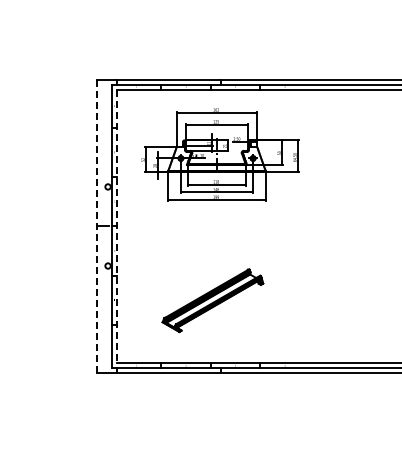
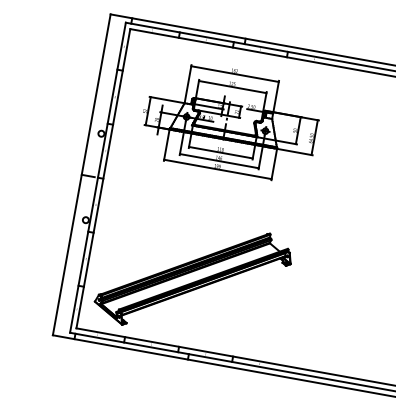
line: (97, 226) -> (82, 174), dashed -> solid
line: (116, 226) -> (102, 178), dashed -> solid
part: (212, 300) -> (193, 278), size x1.67

